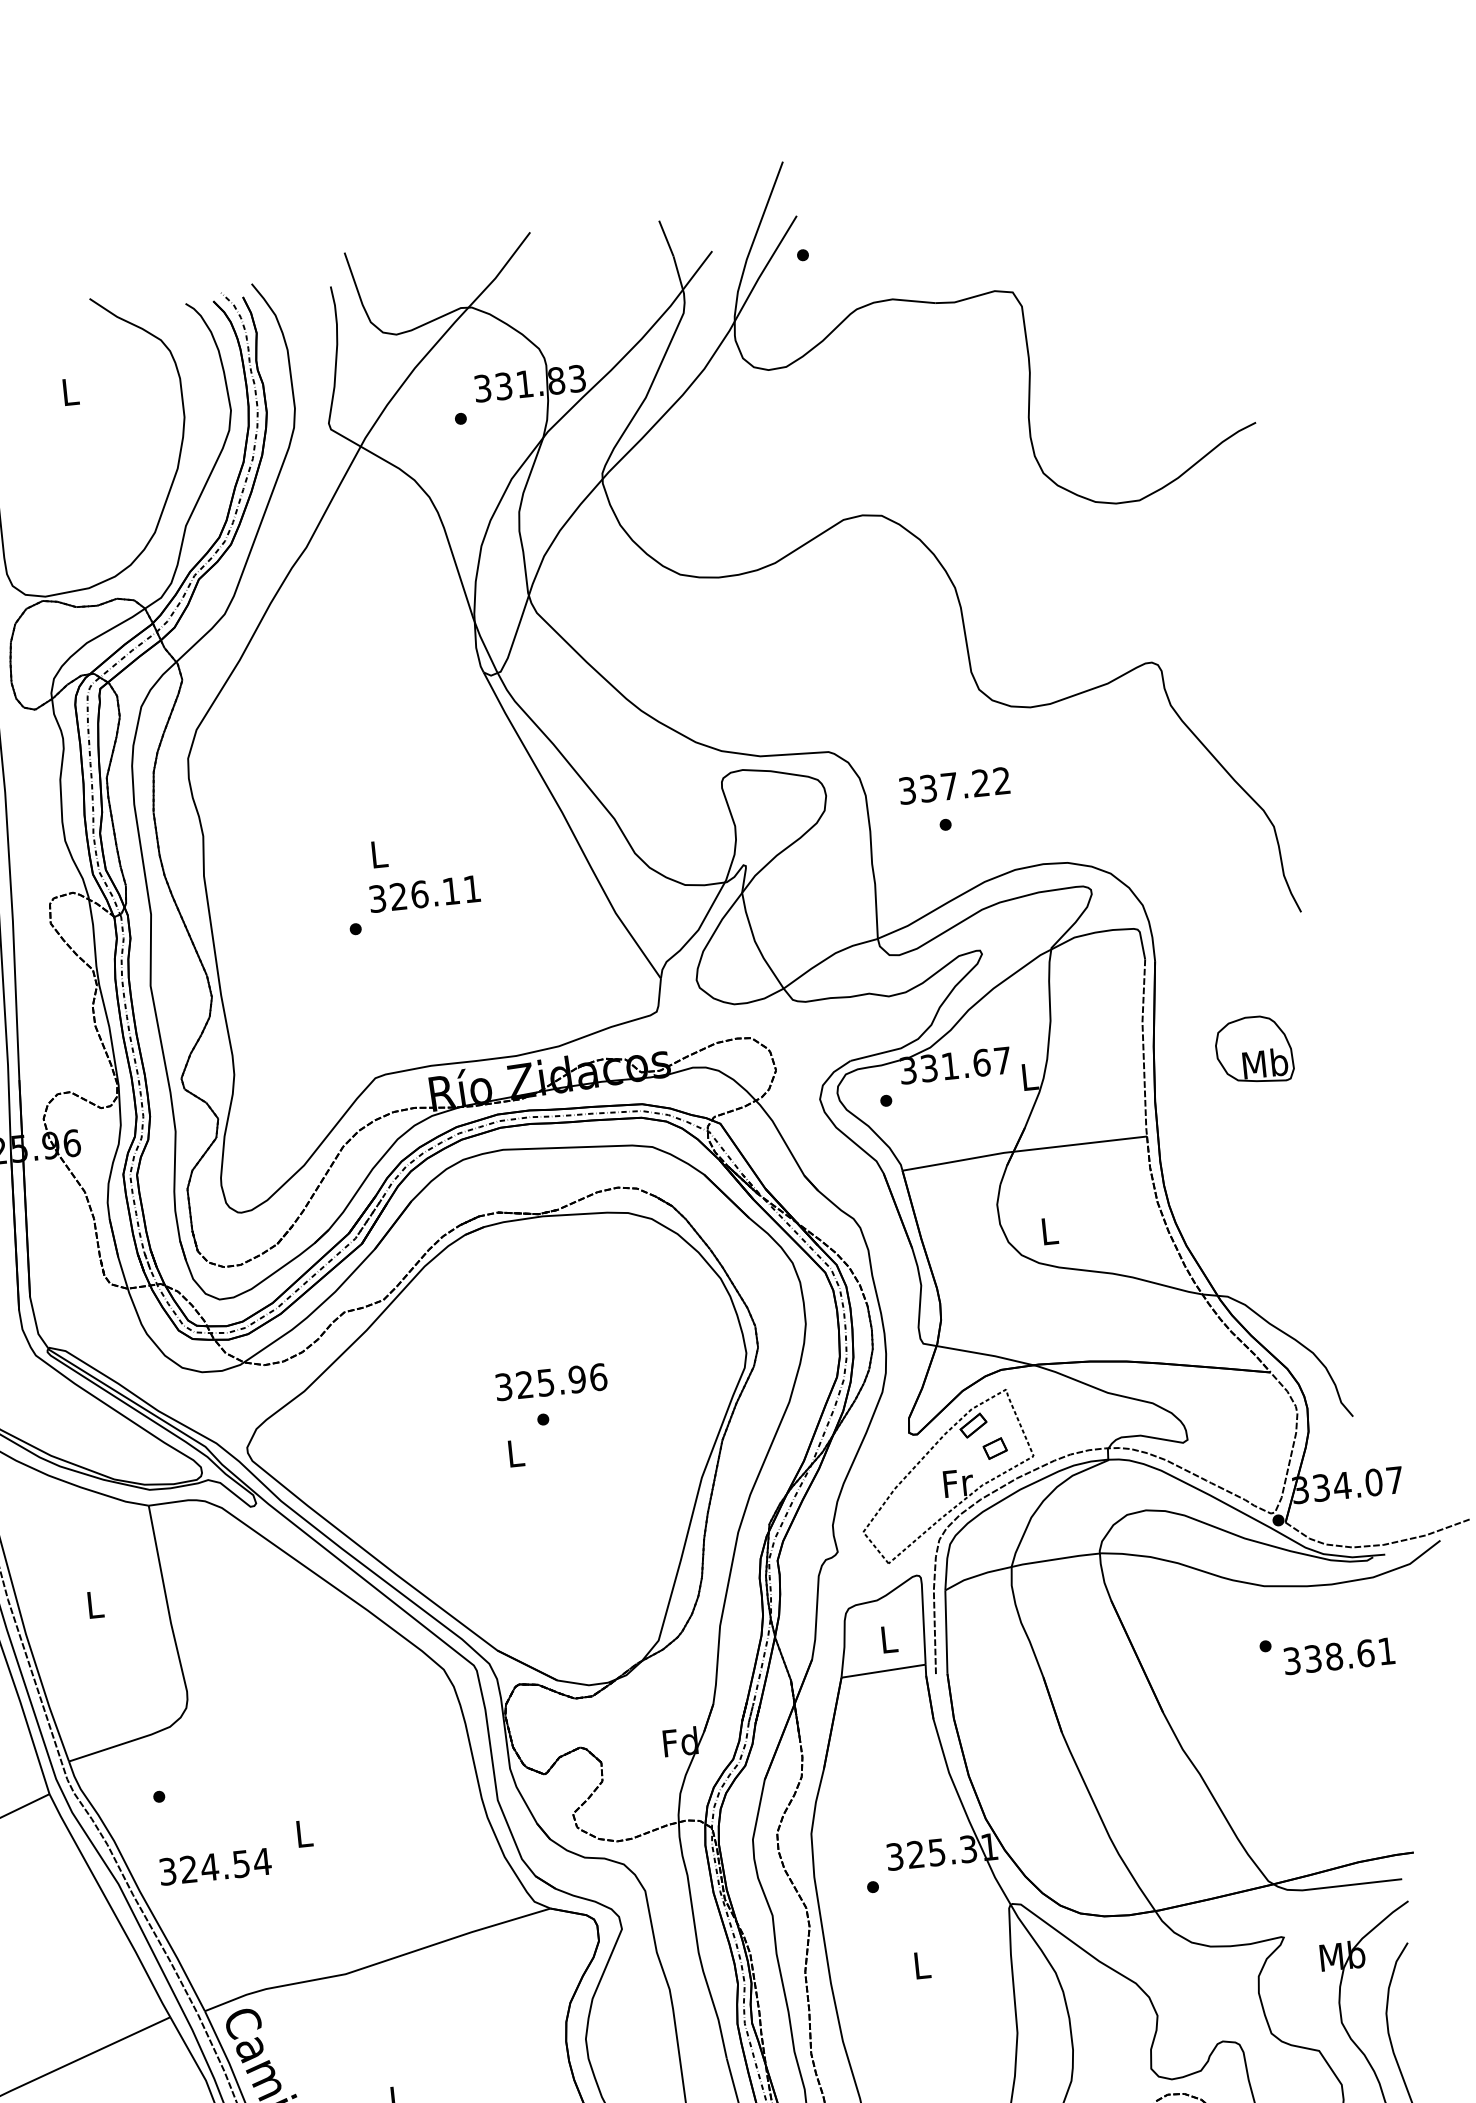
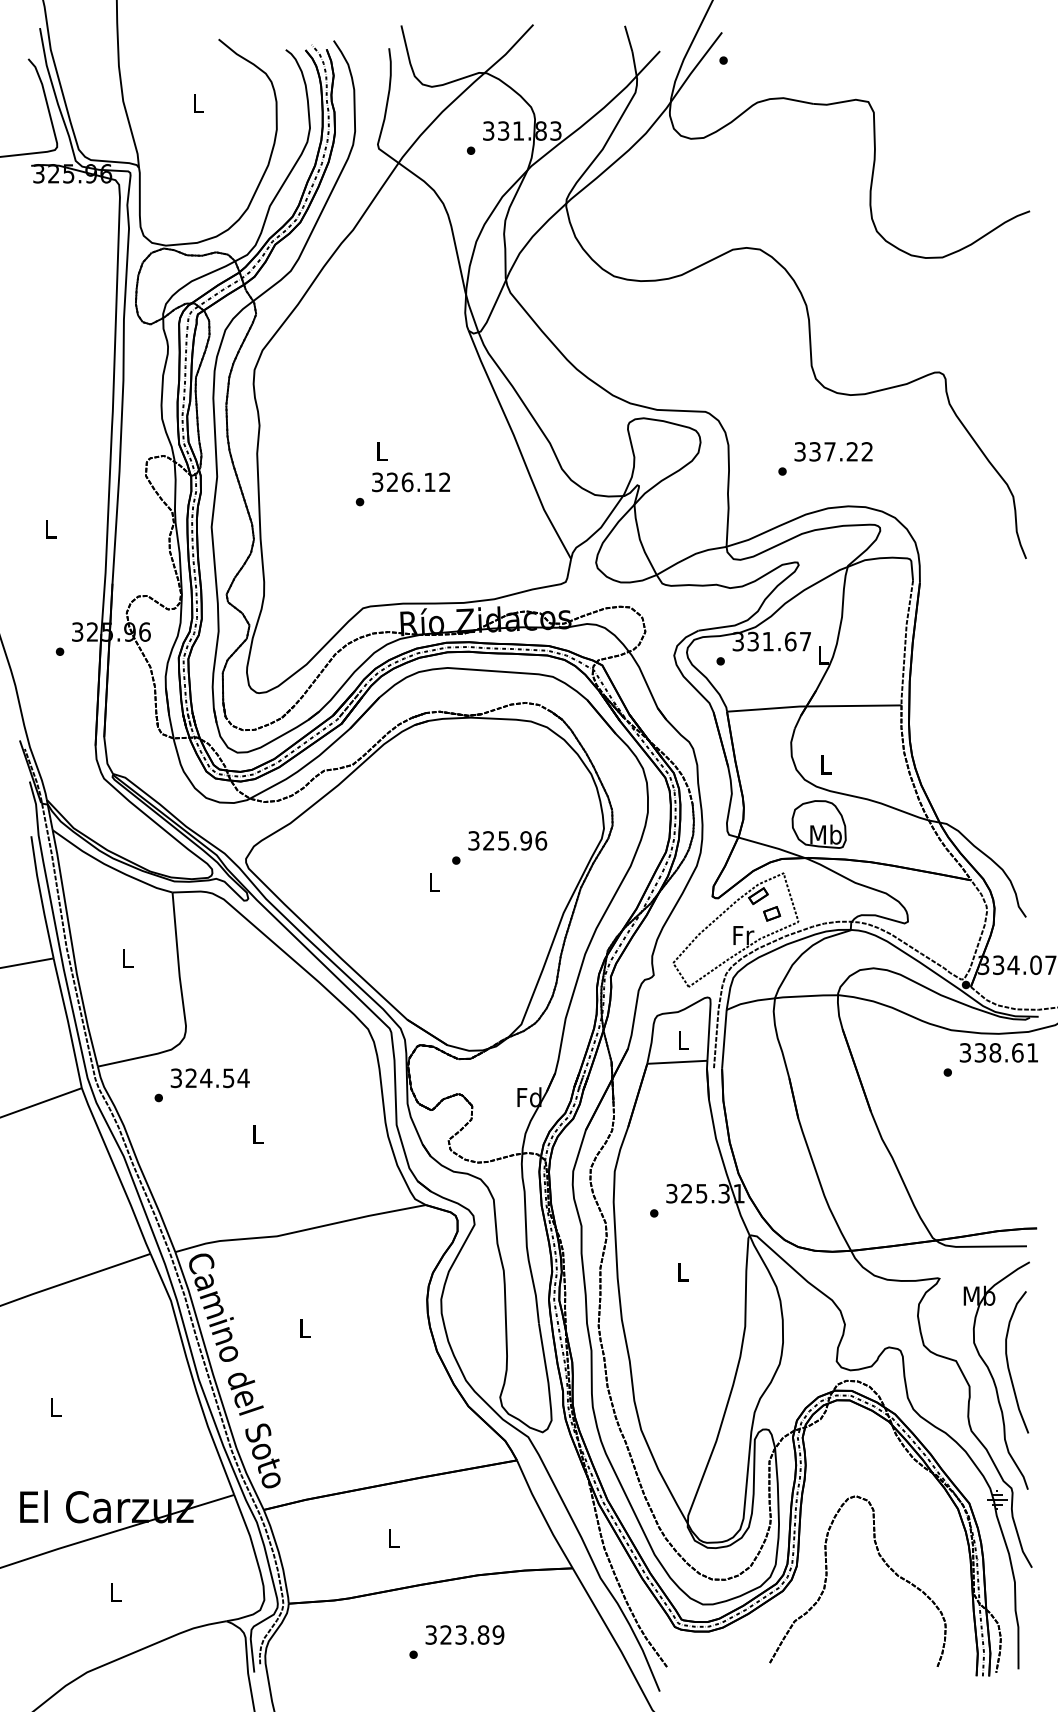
text: (954, 785) -> (833, 451), moved
text: (471, 887) -> (444, 481), 326.11 -> 326.12
part: (1253, 1050) -> (818, 824), moved
text: (551, 1381) -> (507, 840), moved
text: (1338, 1655) -> (998, 1052), moved
text: (214, 1867) -> (209, 1078), moved

